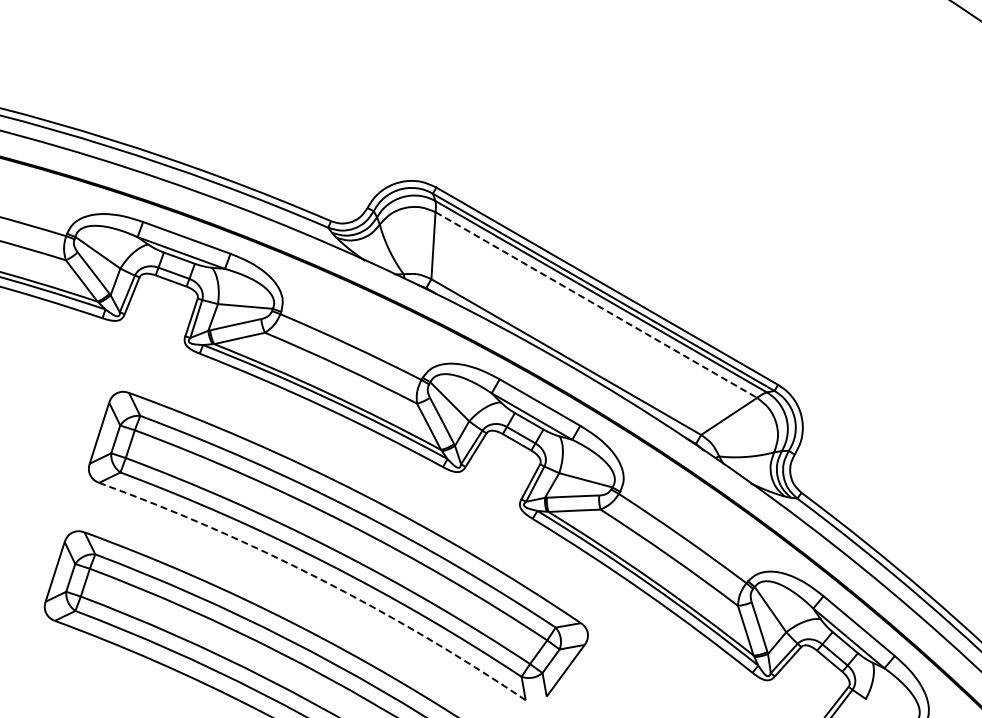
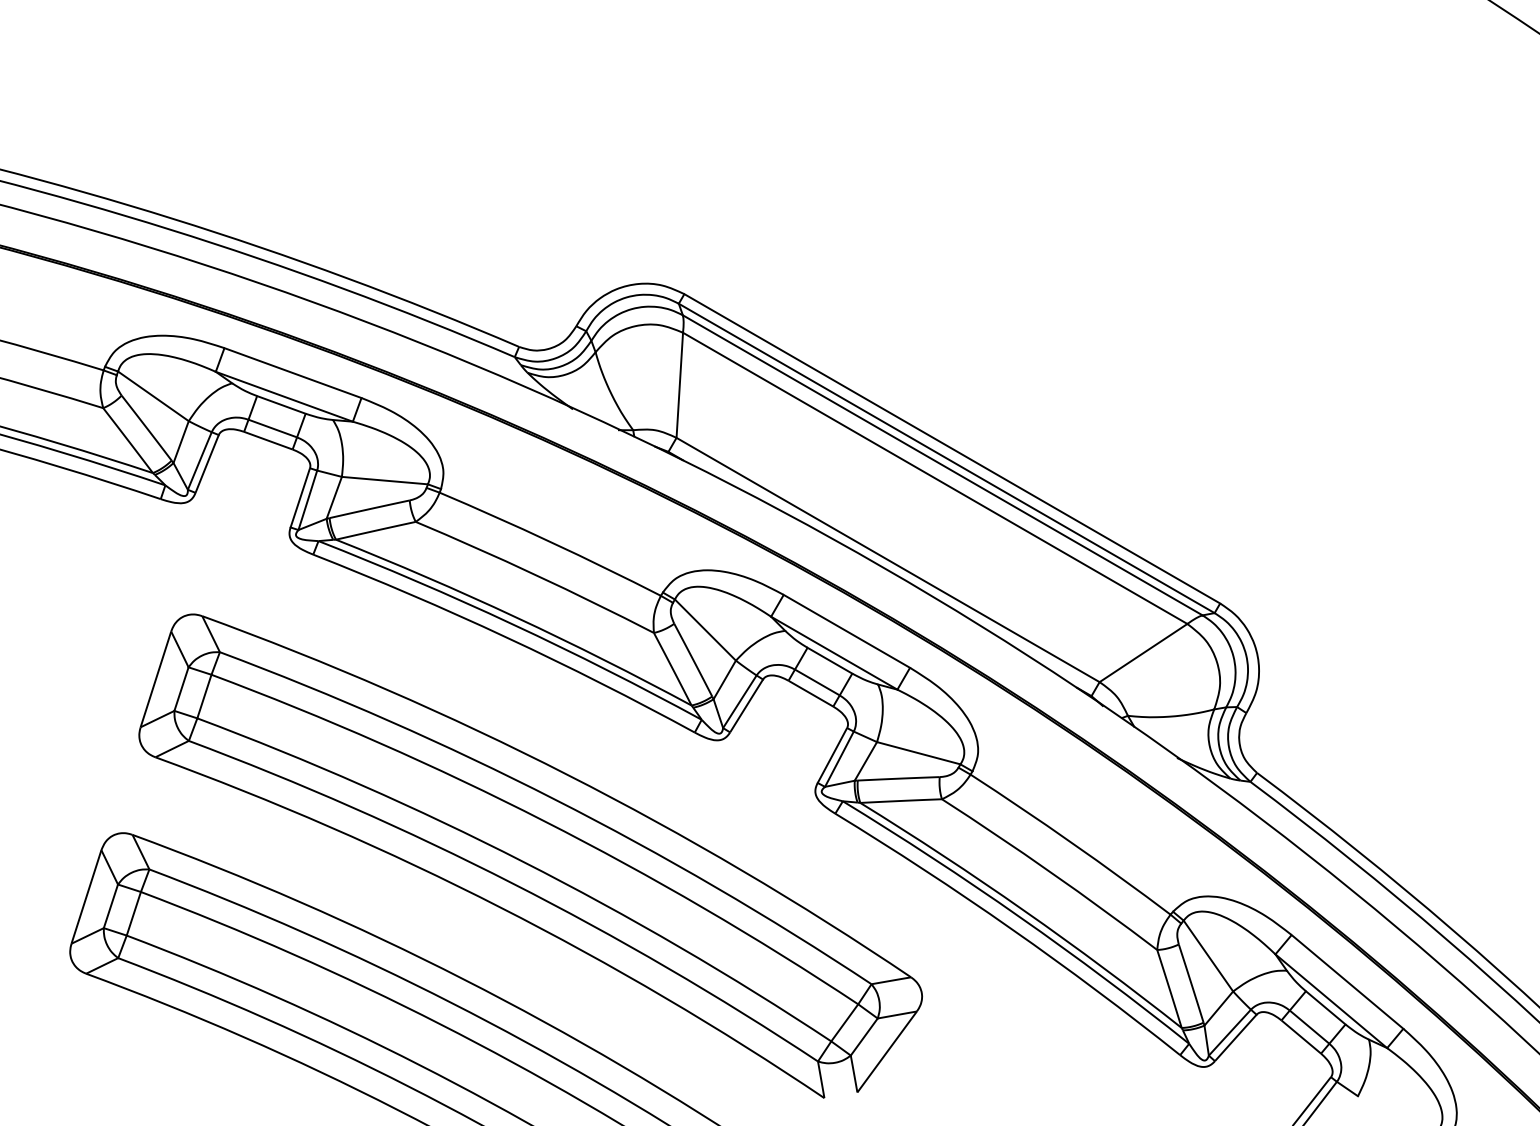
line: (596, 305) -> (935, 479), dashed -> solid
arc: (319, 578) -> (501, 907), dashed -> solid

